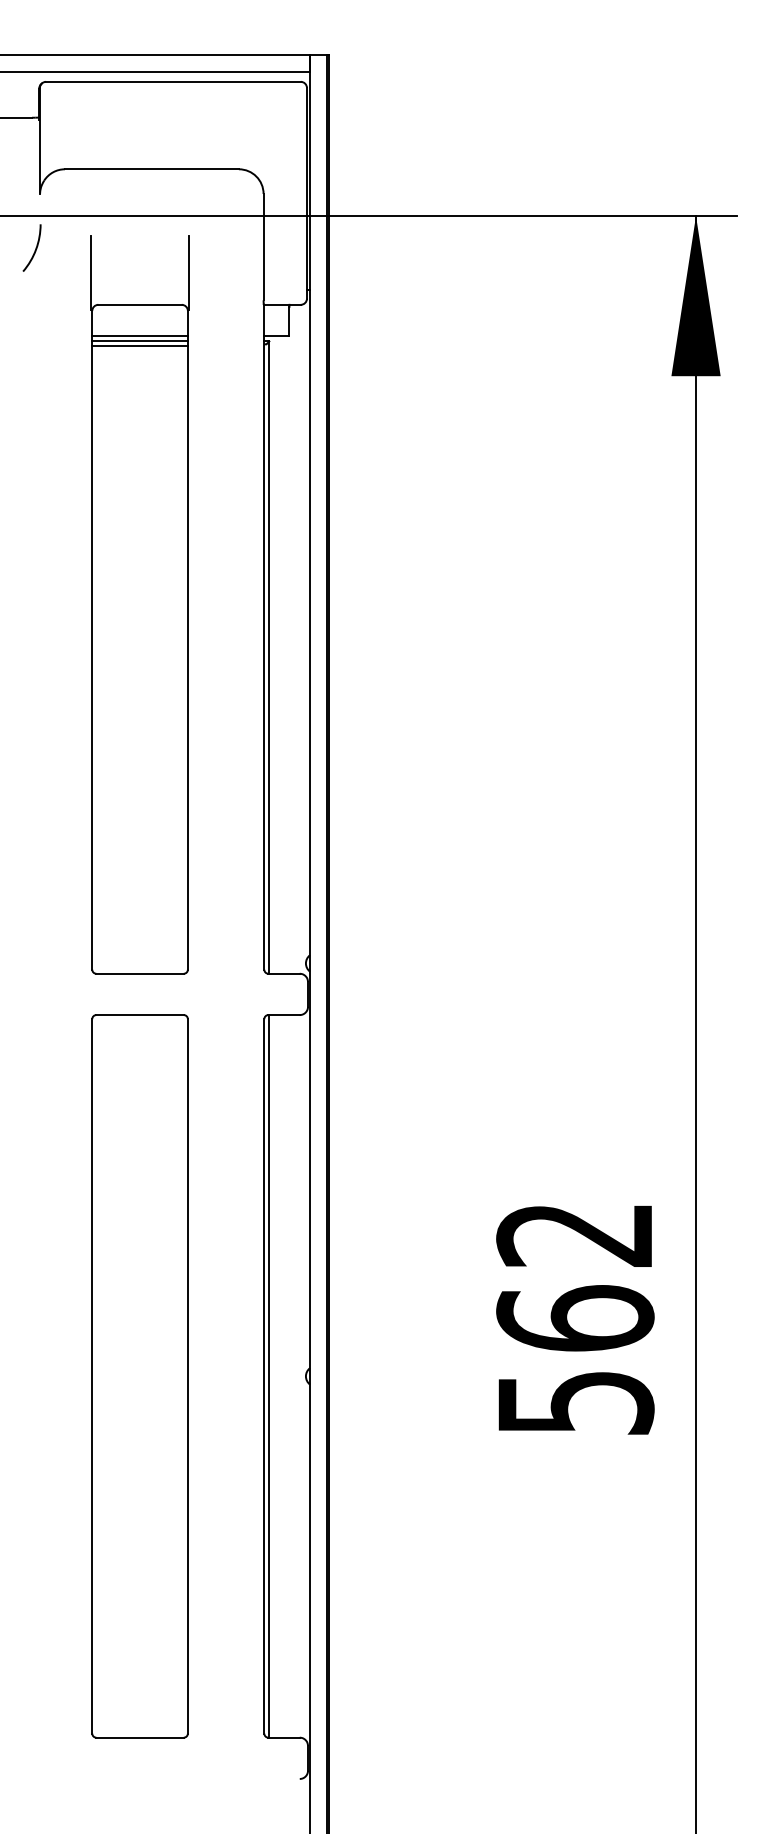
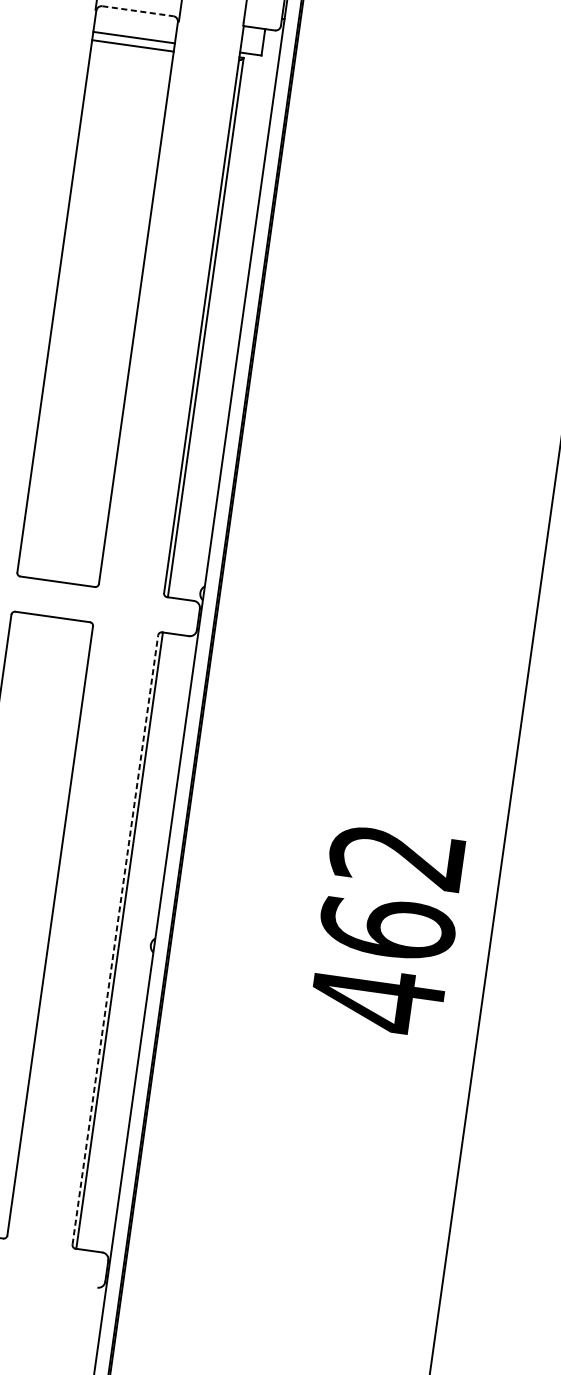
line: (140, 304) -> (138, 10), solid -> dashed
line: (139, 341) -> (132, 42), removed
line: (264, 1375) -> (115, 939), solid -> dashed
text: (576, 1403) -> (378, 1000), 562 -> 462

